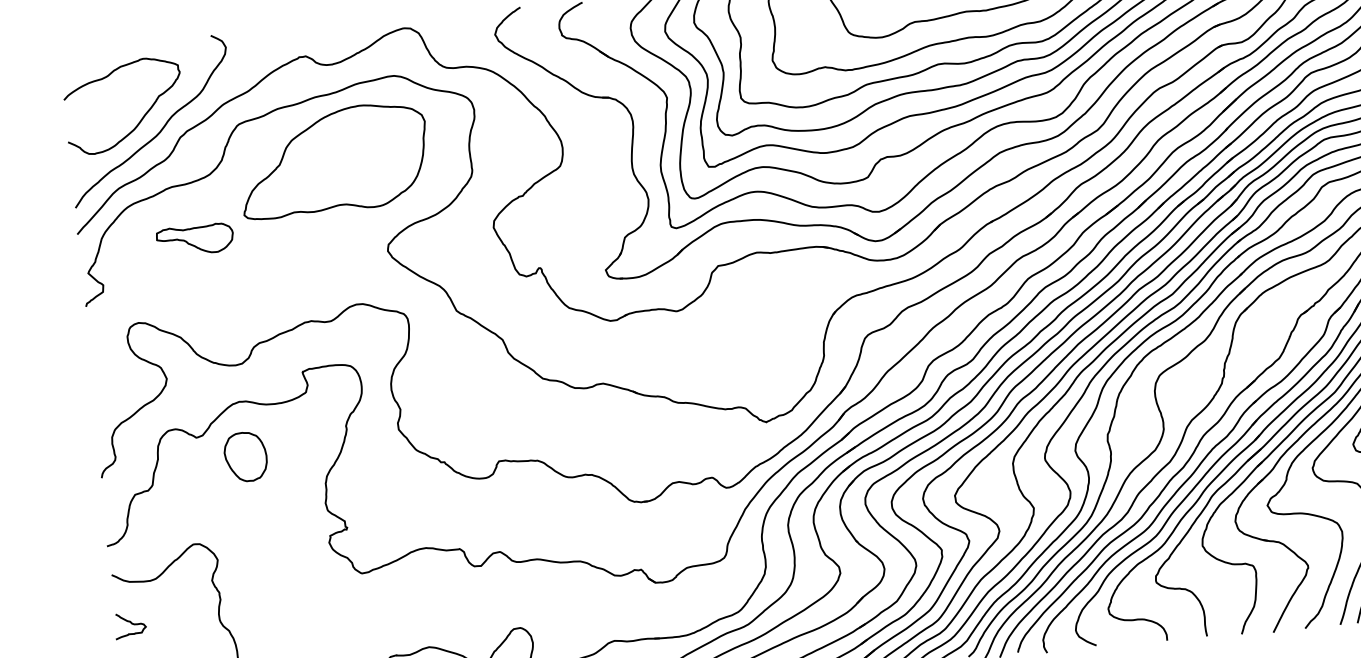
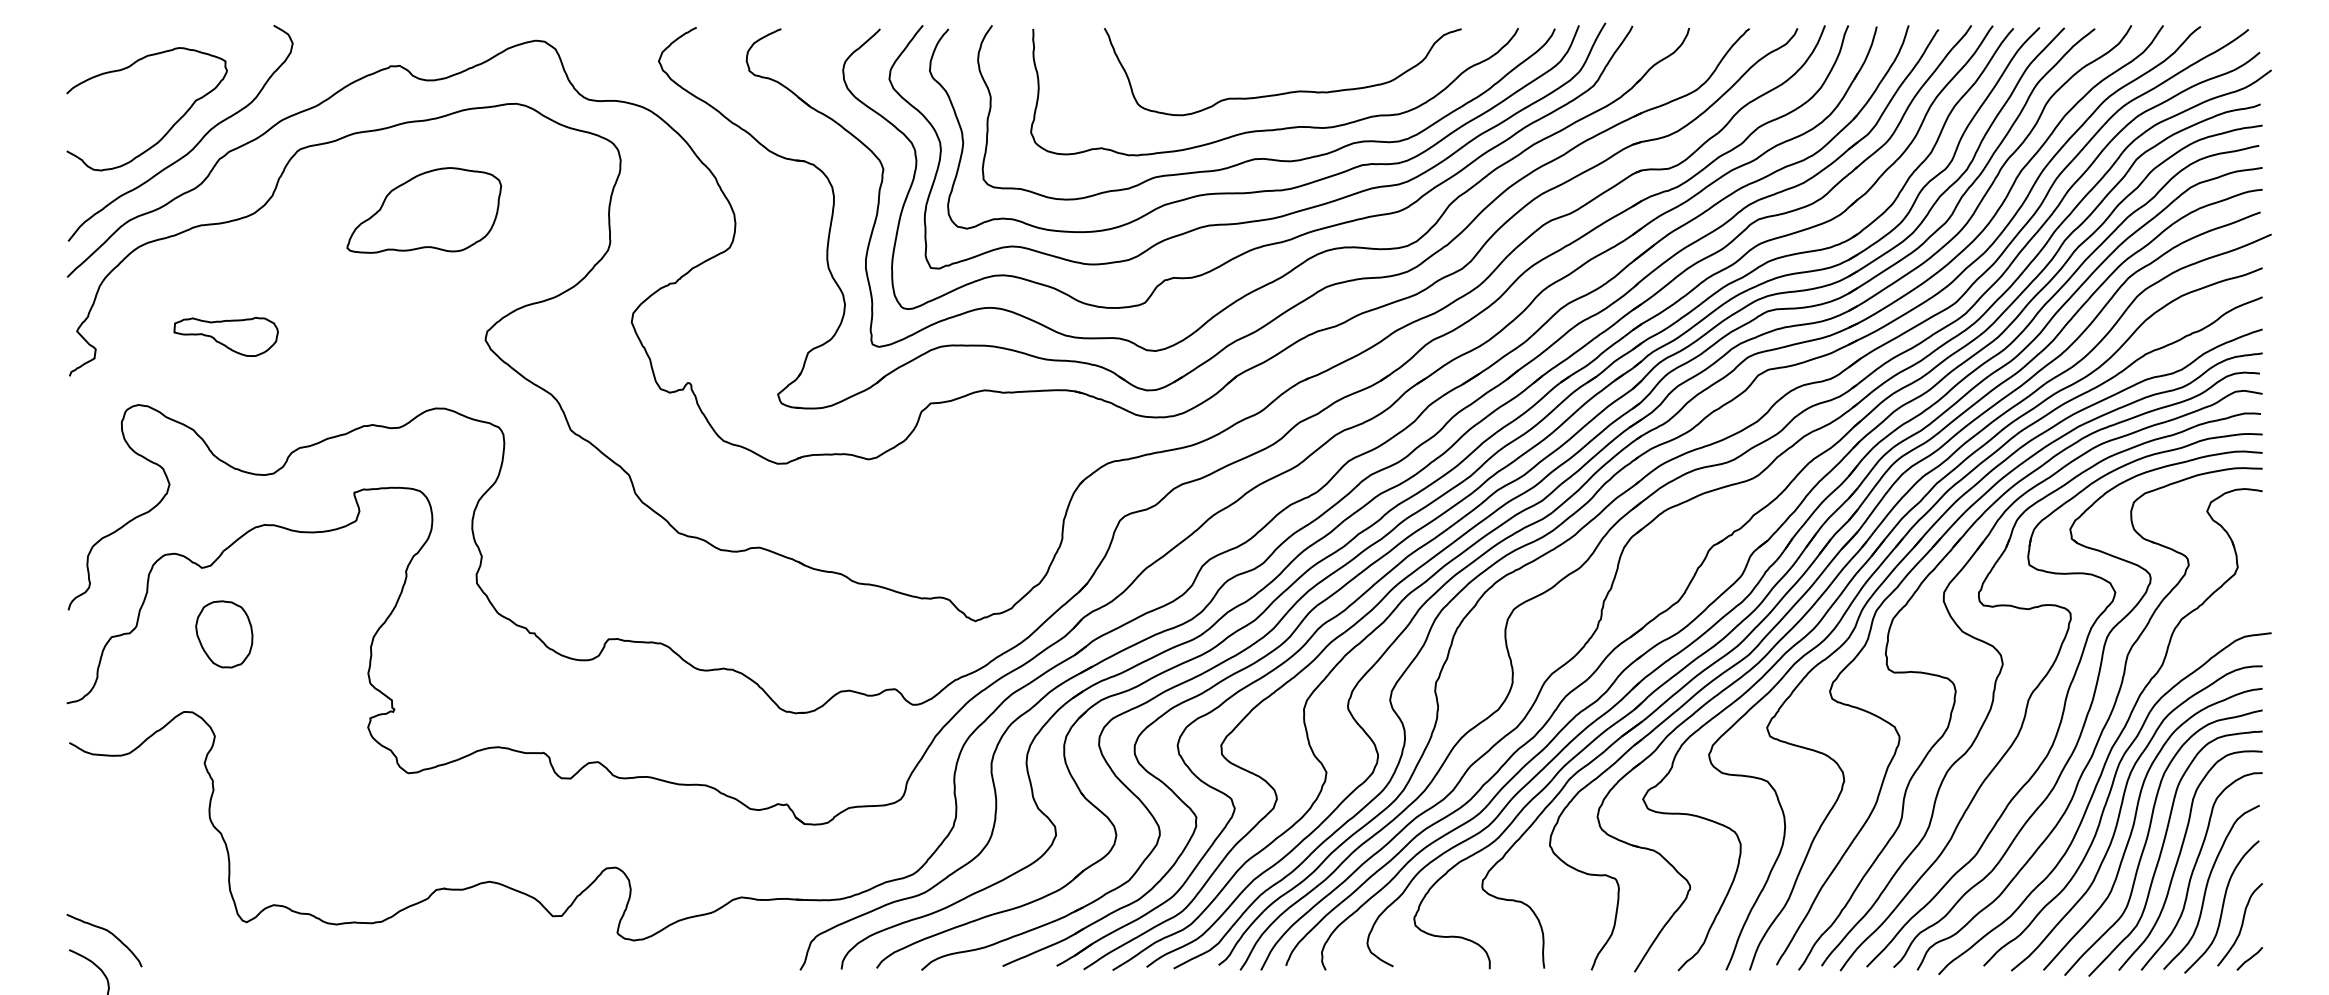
part: (334, 160) -> (424, 210), size x0.6
part: (194, 239) -> (225, 336), moved
part: (245, 457) -> (224, 634), moved
curve: (131, 623) -> (89, 811), removed

